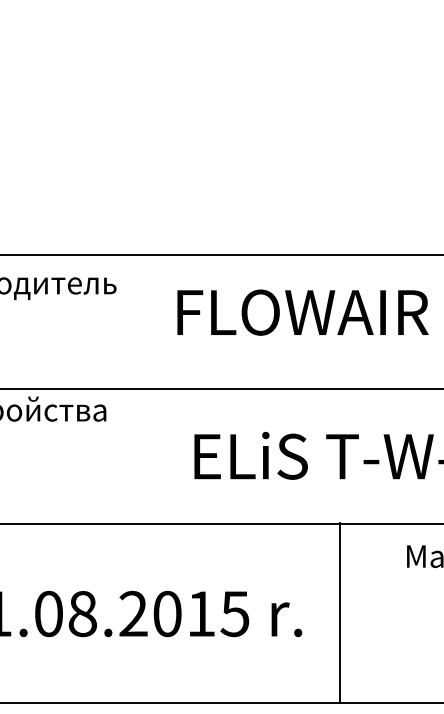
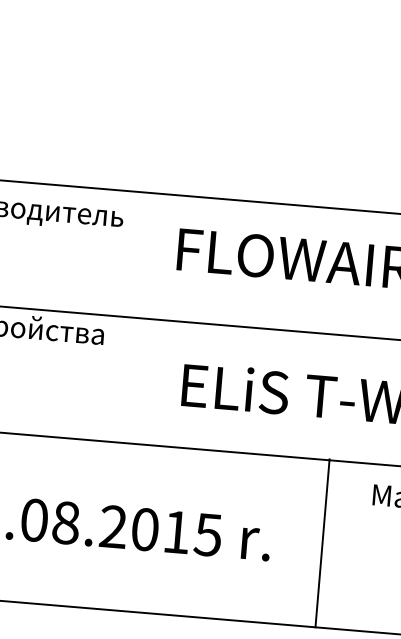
line: (340, 612) -> (322, 543), moved

